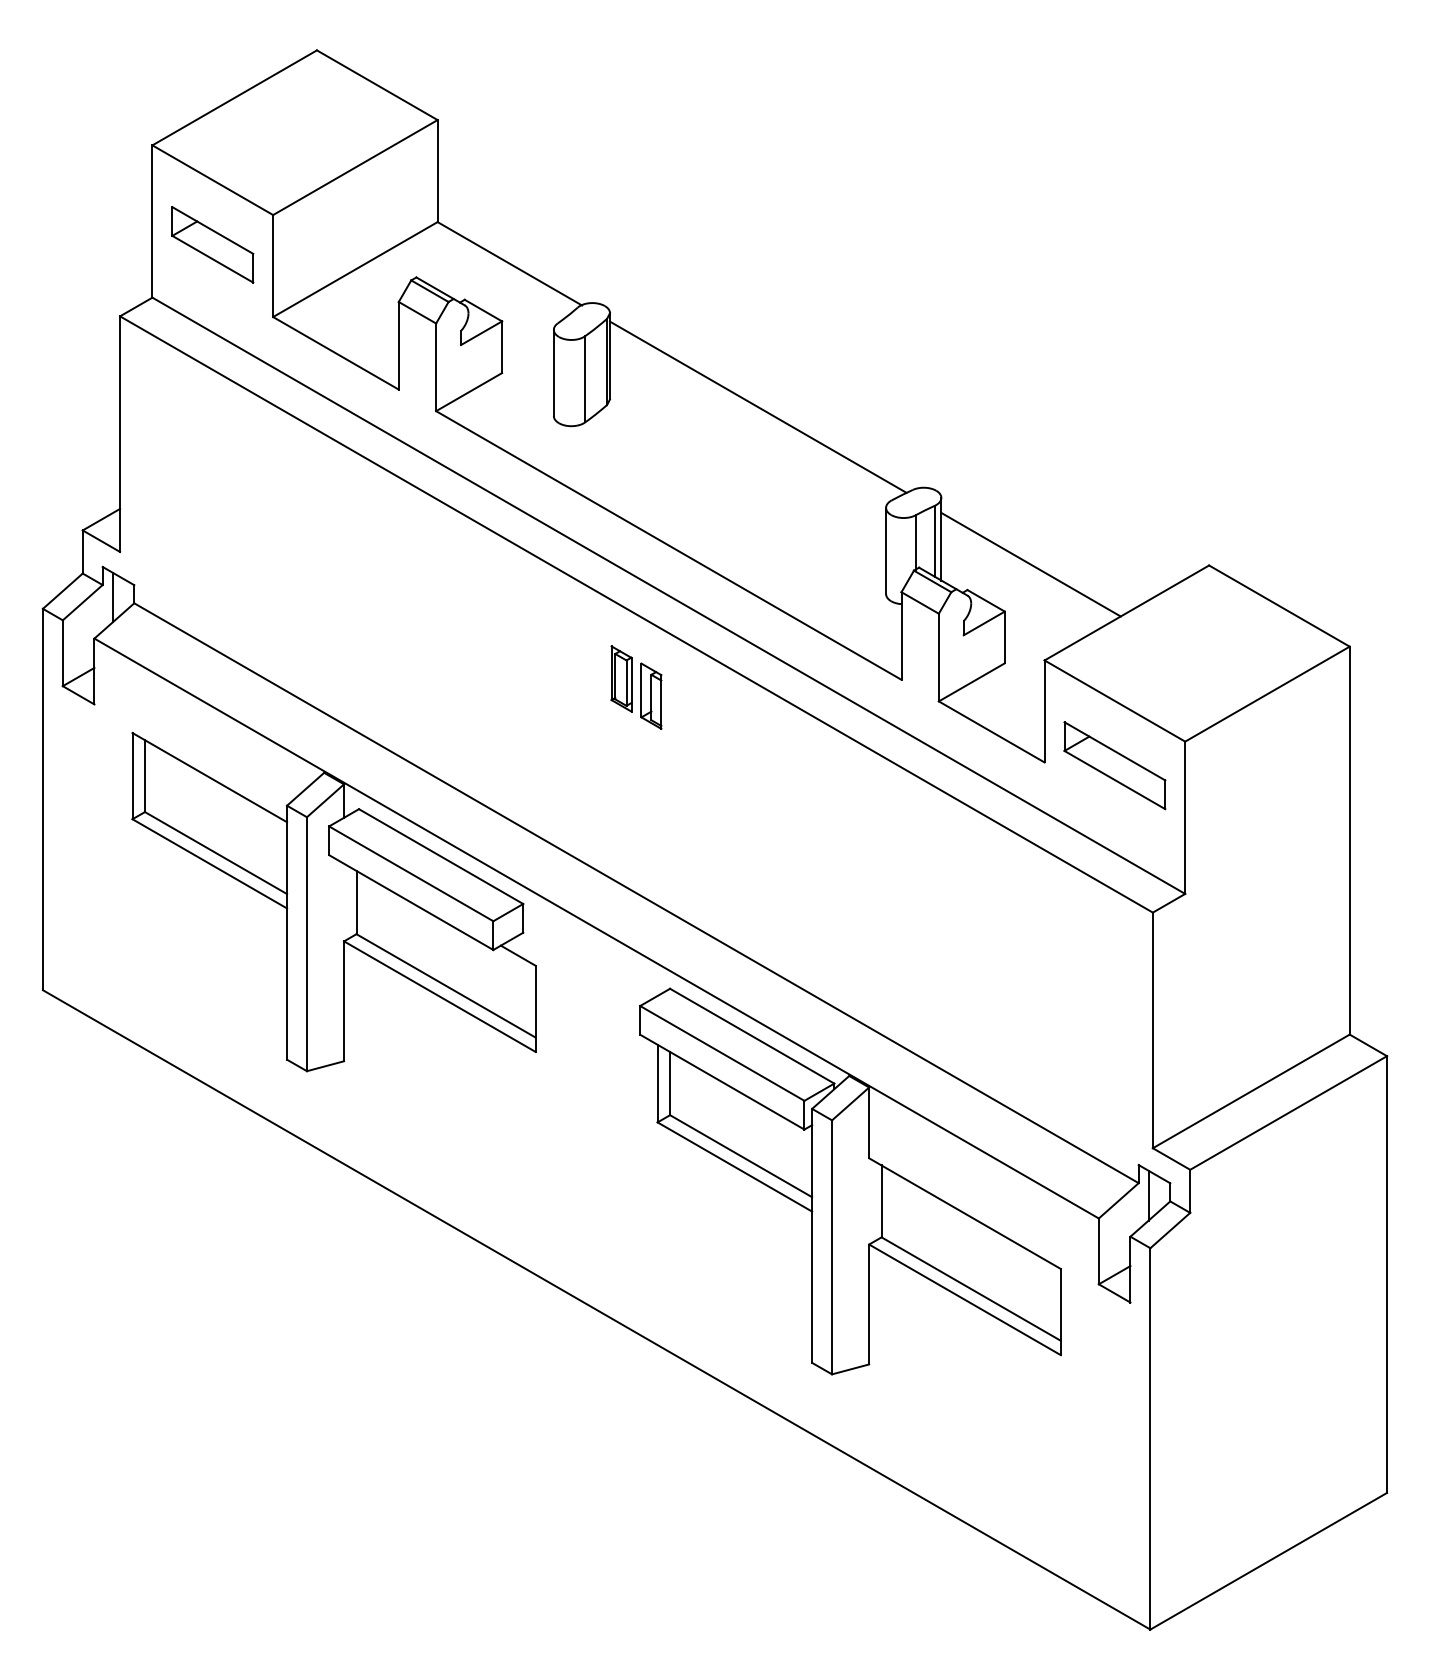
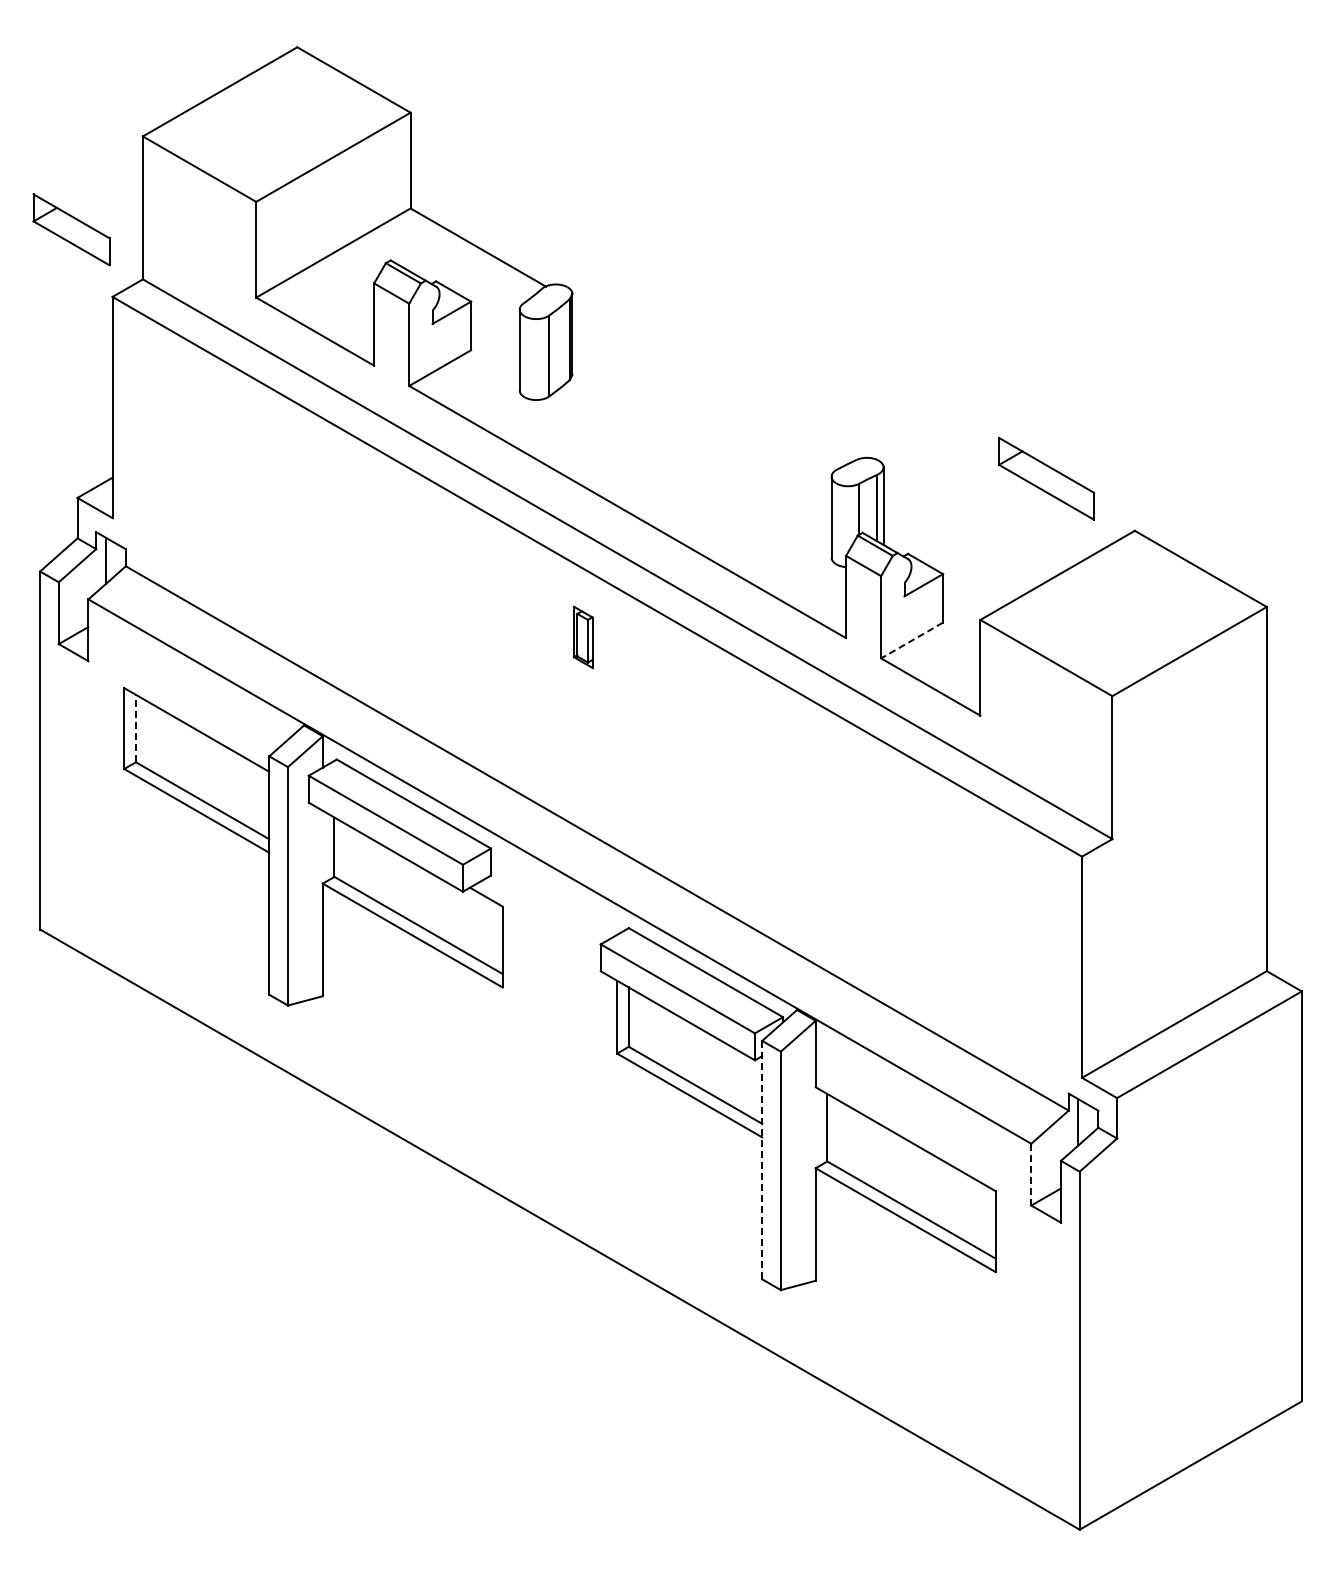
part: (212, 244) -> (71, 229), moved
line: (758, 406) -> (711, 381), removed
line: (1030, 564) -> (967, 529), removed
line: (972, 682) -> (912, 640), solid -> dashed
part: (650, 696) -> (610, 653), removed
part: (1115, 765) -> (1046, 478), moved
line: (144, 776) -> (135, 728), solid -> dashed
line: (812, 1236) -> (762, 1160), solid -> dashed
line: (1099, 1251) -> (1031, 1174), solid -> dashed

